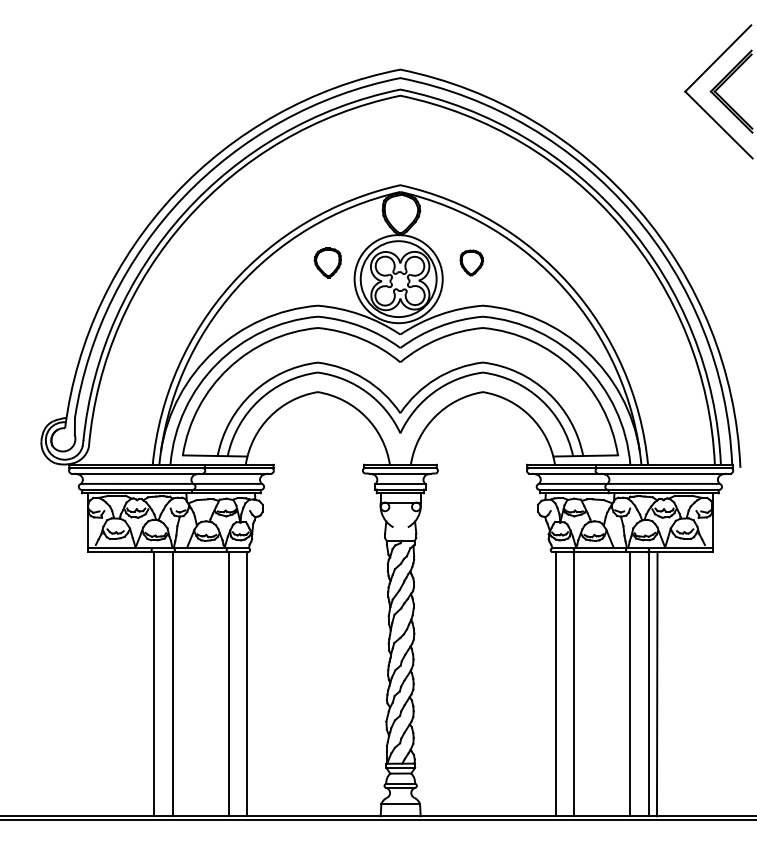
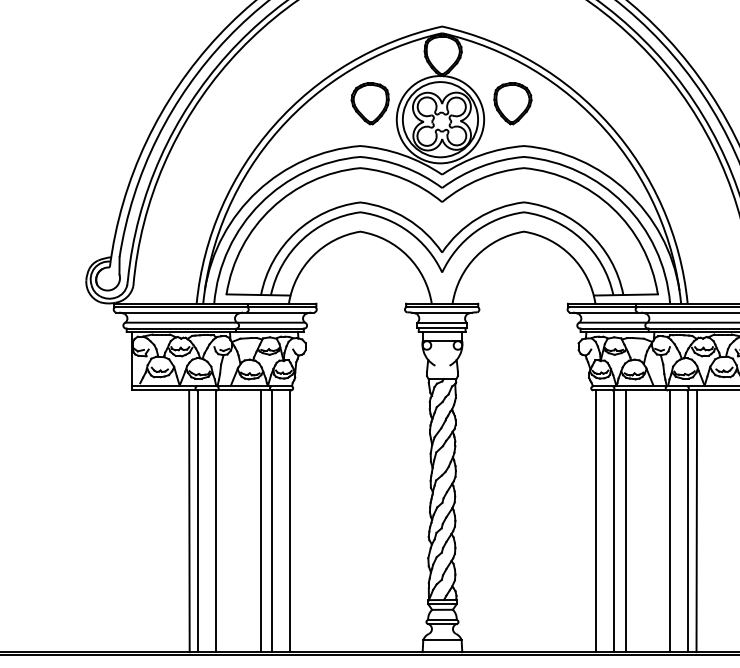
part: (327, 262) -> (369, 103), size x1.43
part: (471, 262) -> (512, 103), size x1.67
line: (145, 684) -> (189, 521), added
line: (217, 684) -> (260, 521), added
line: (585, 684) -> (625, 521), added

